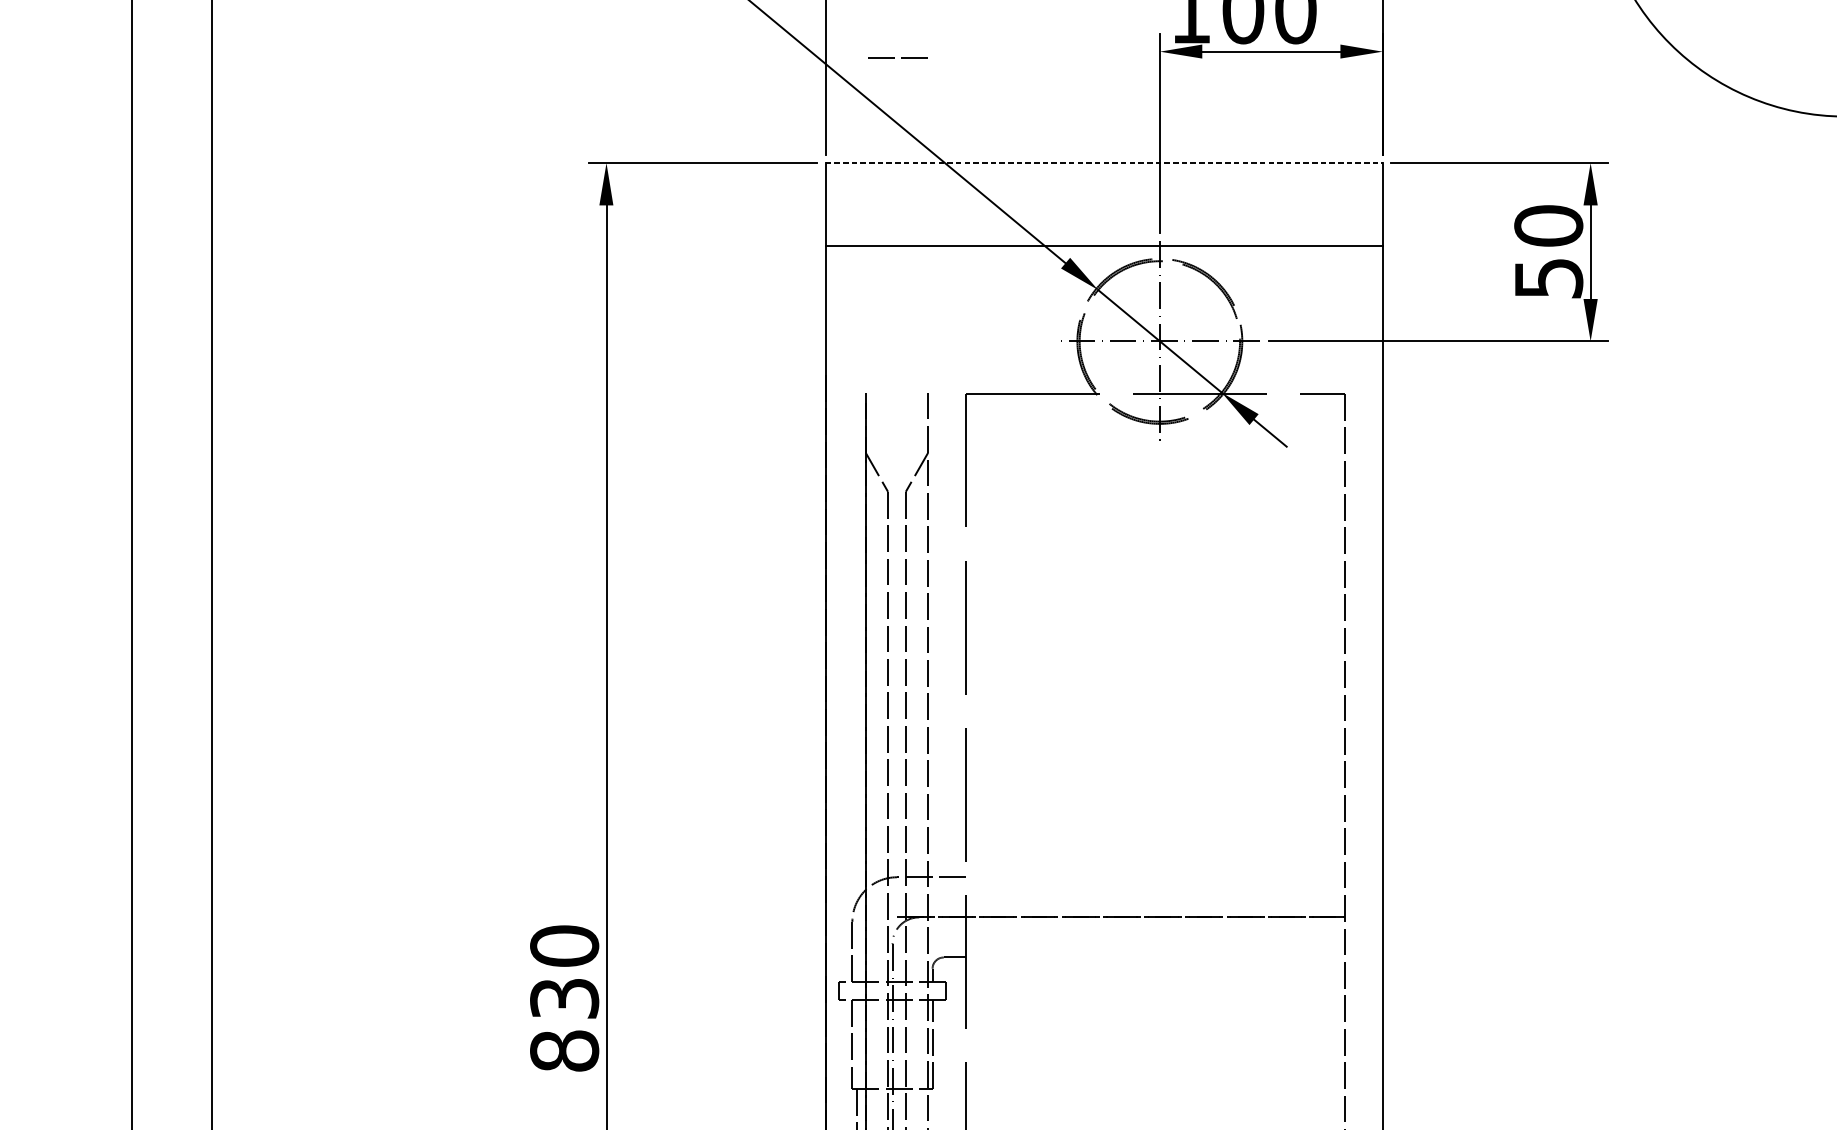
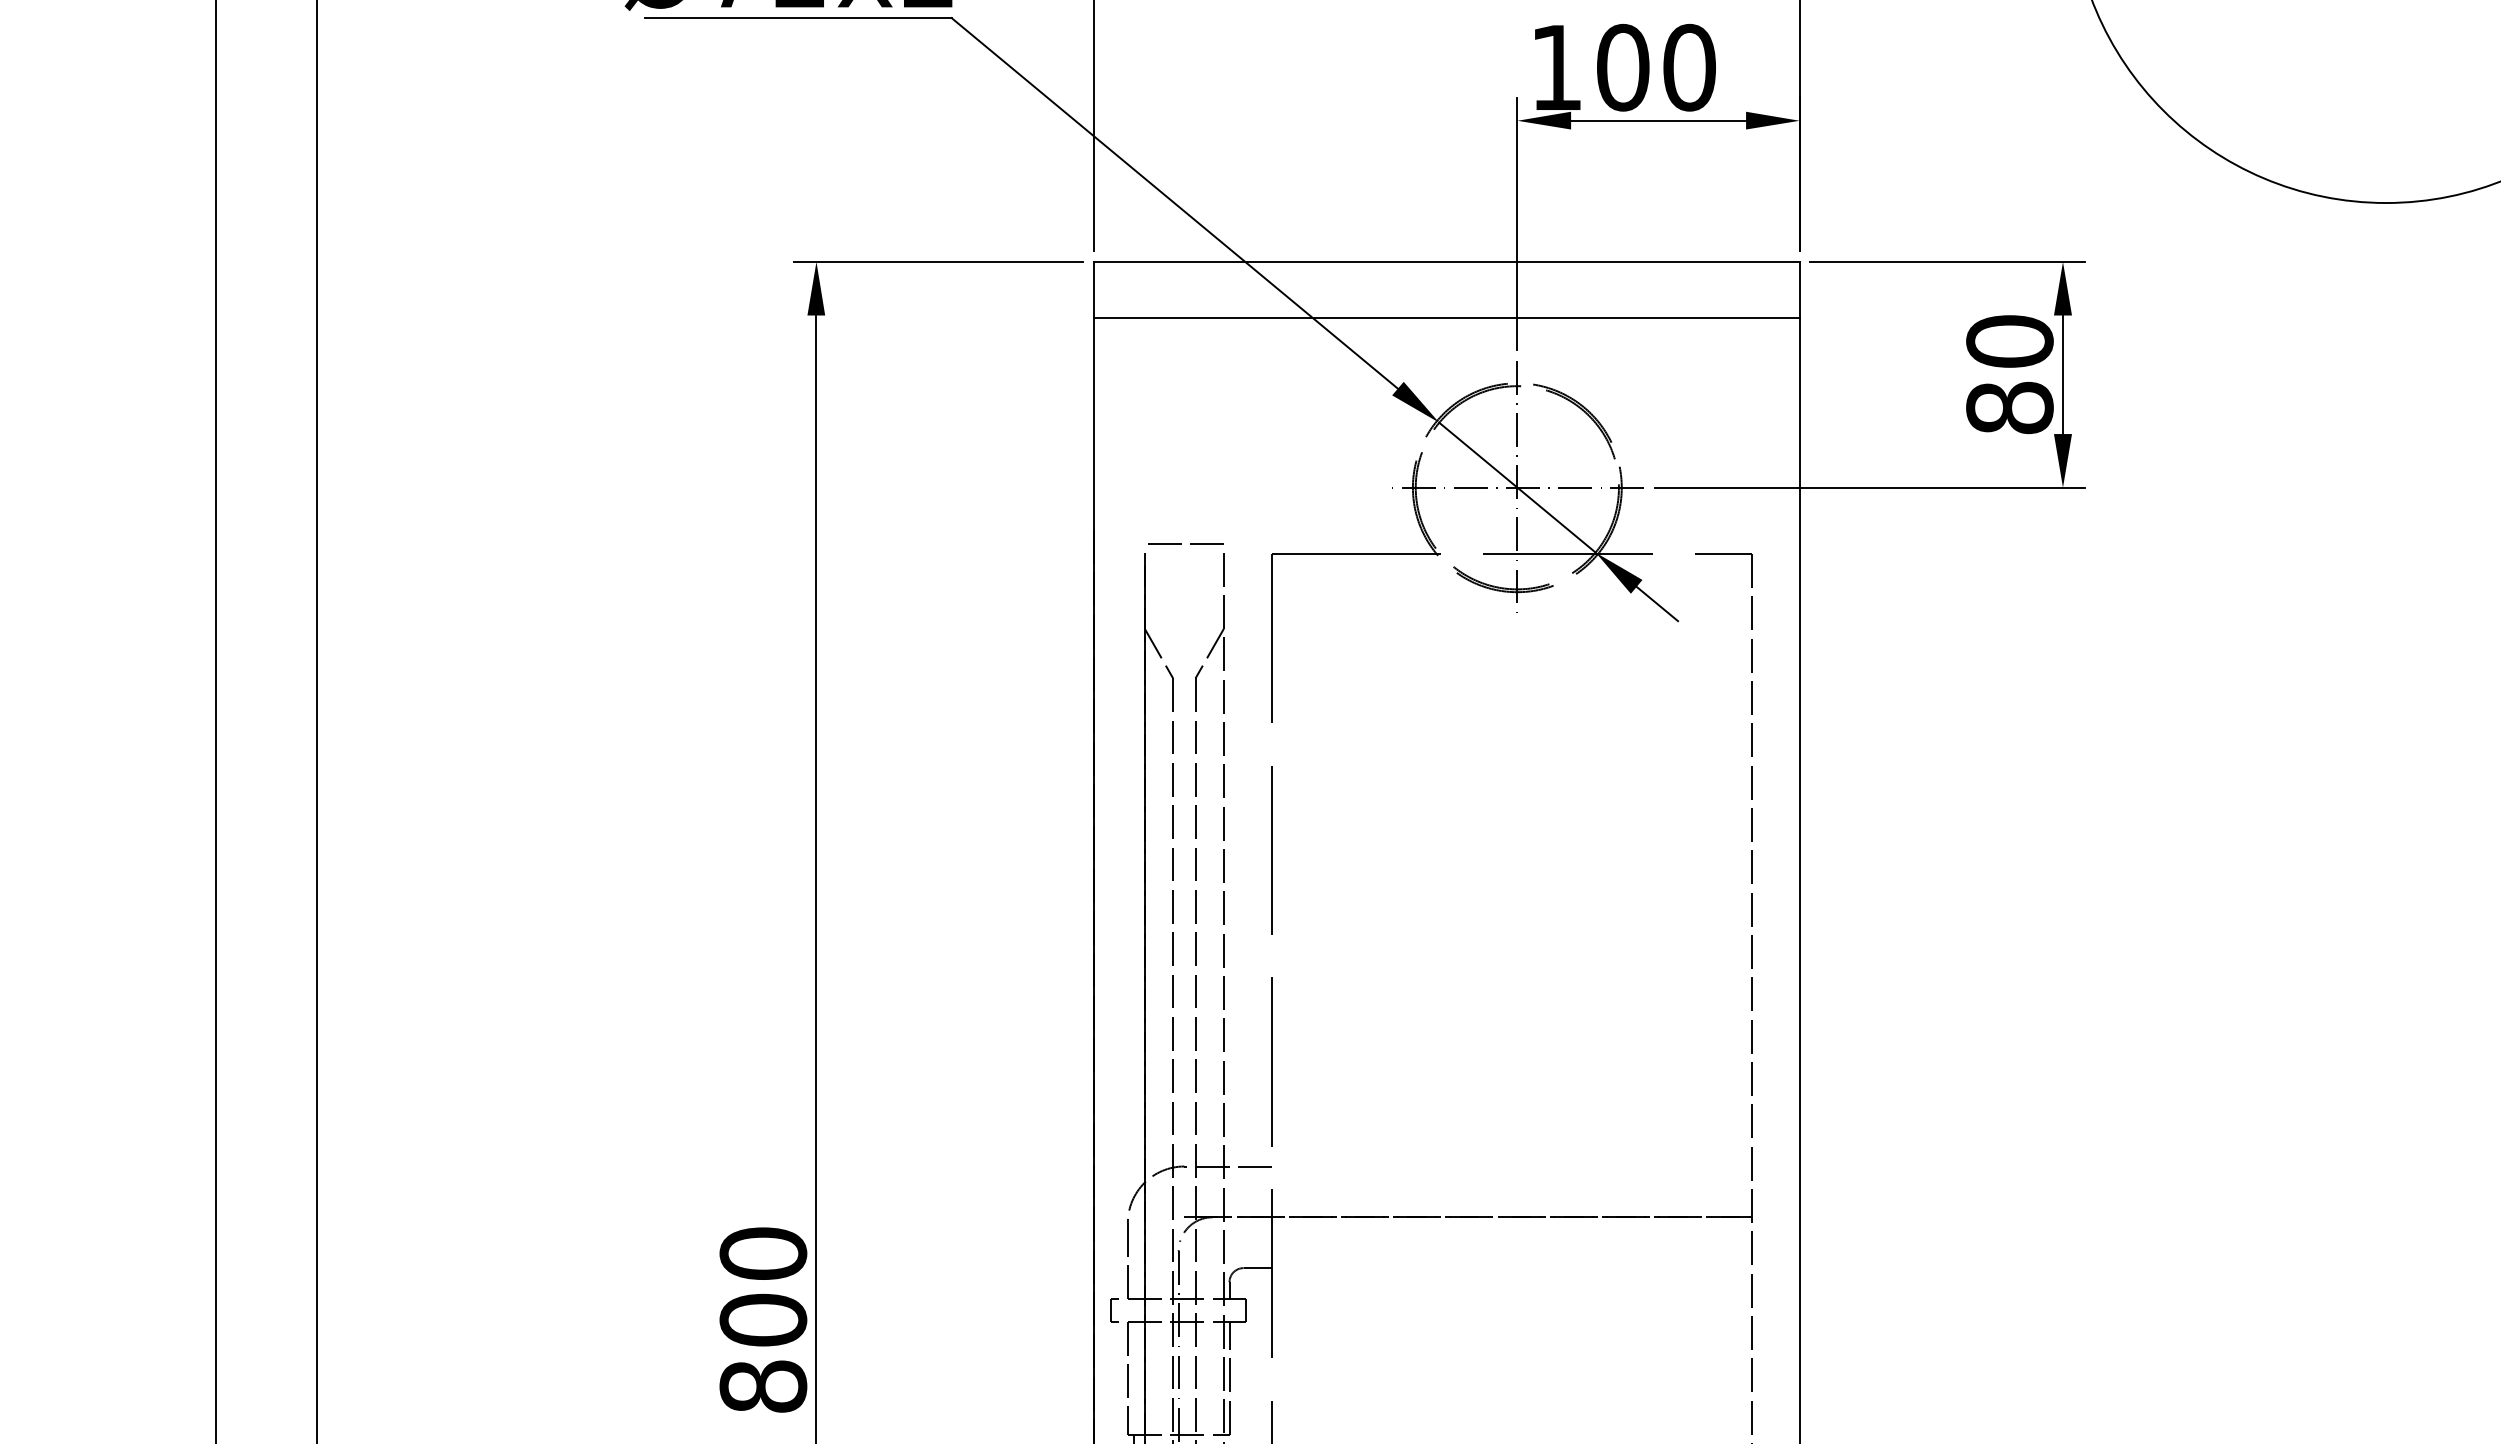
line: (894, 56) -> (1181, 543), moved
line: (1103, 163) -> (1446, 262), dashed -> solid
line: (1103, 245) -> (1446, 318), moved
text: (1548, 278) -> (2009, 407), 50 -> 80
text: (564, 998) -> (763, 1319), 830 -> 800

